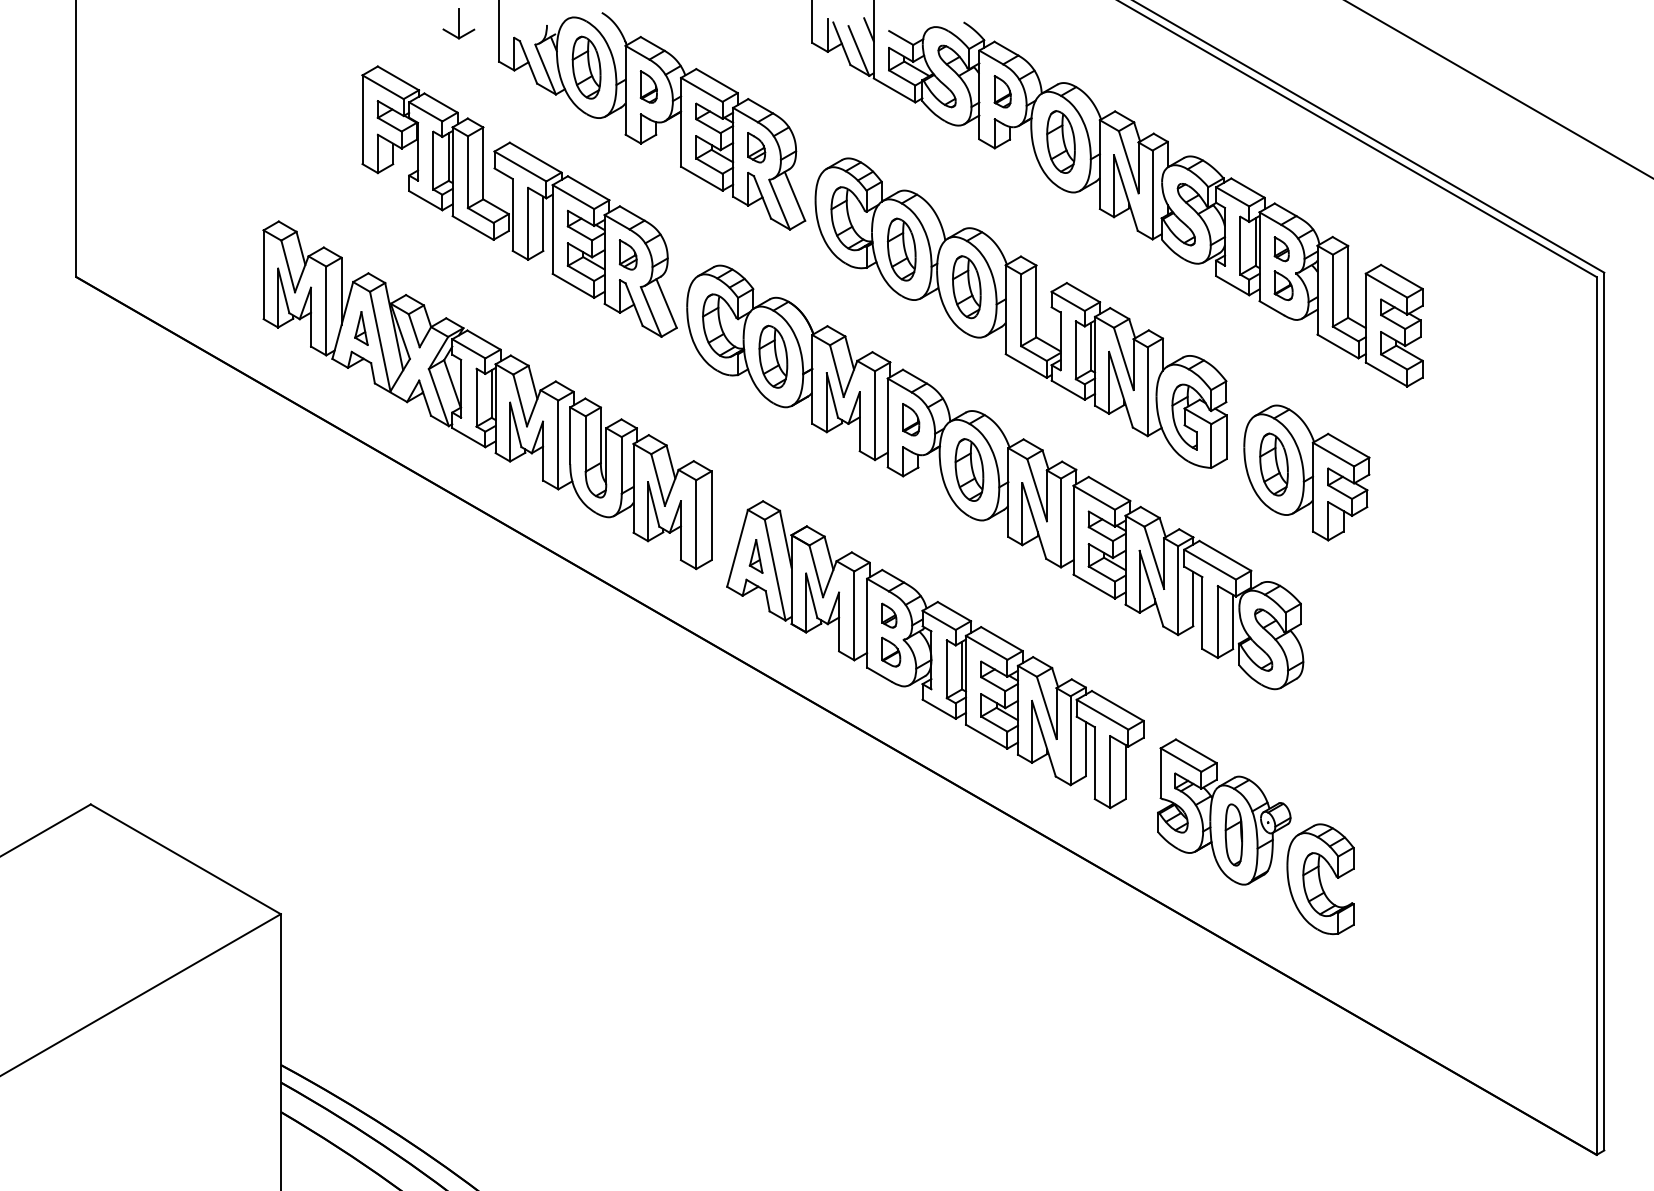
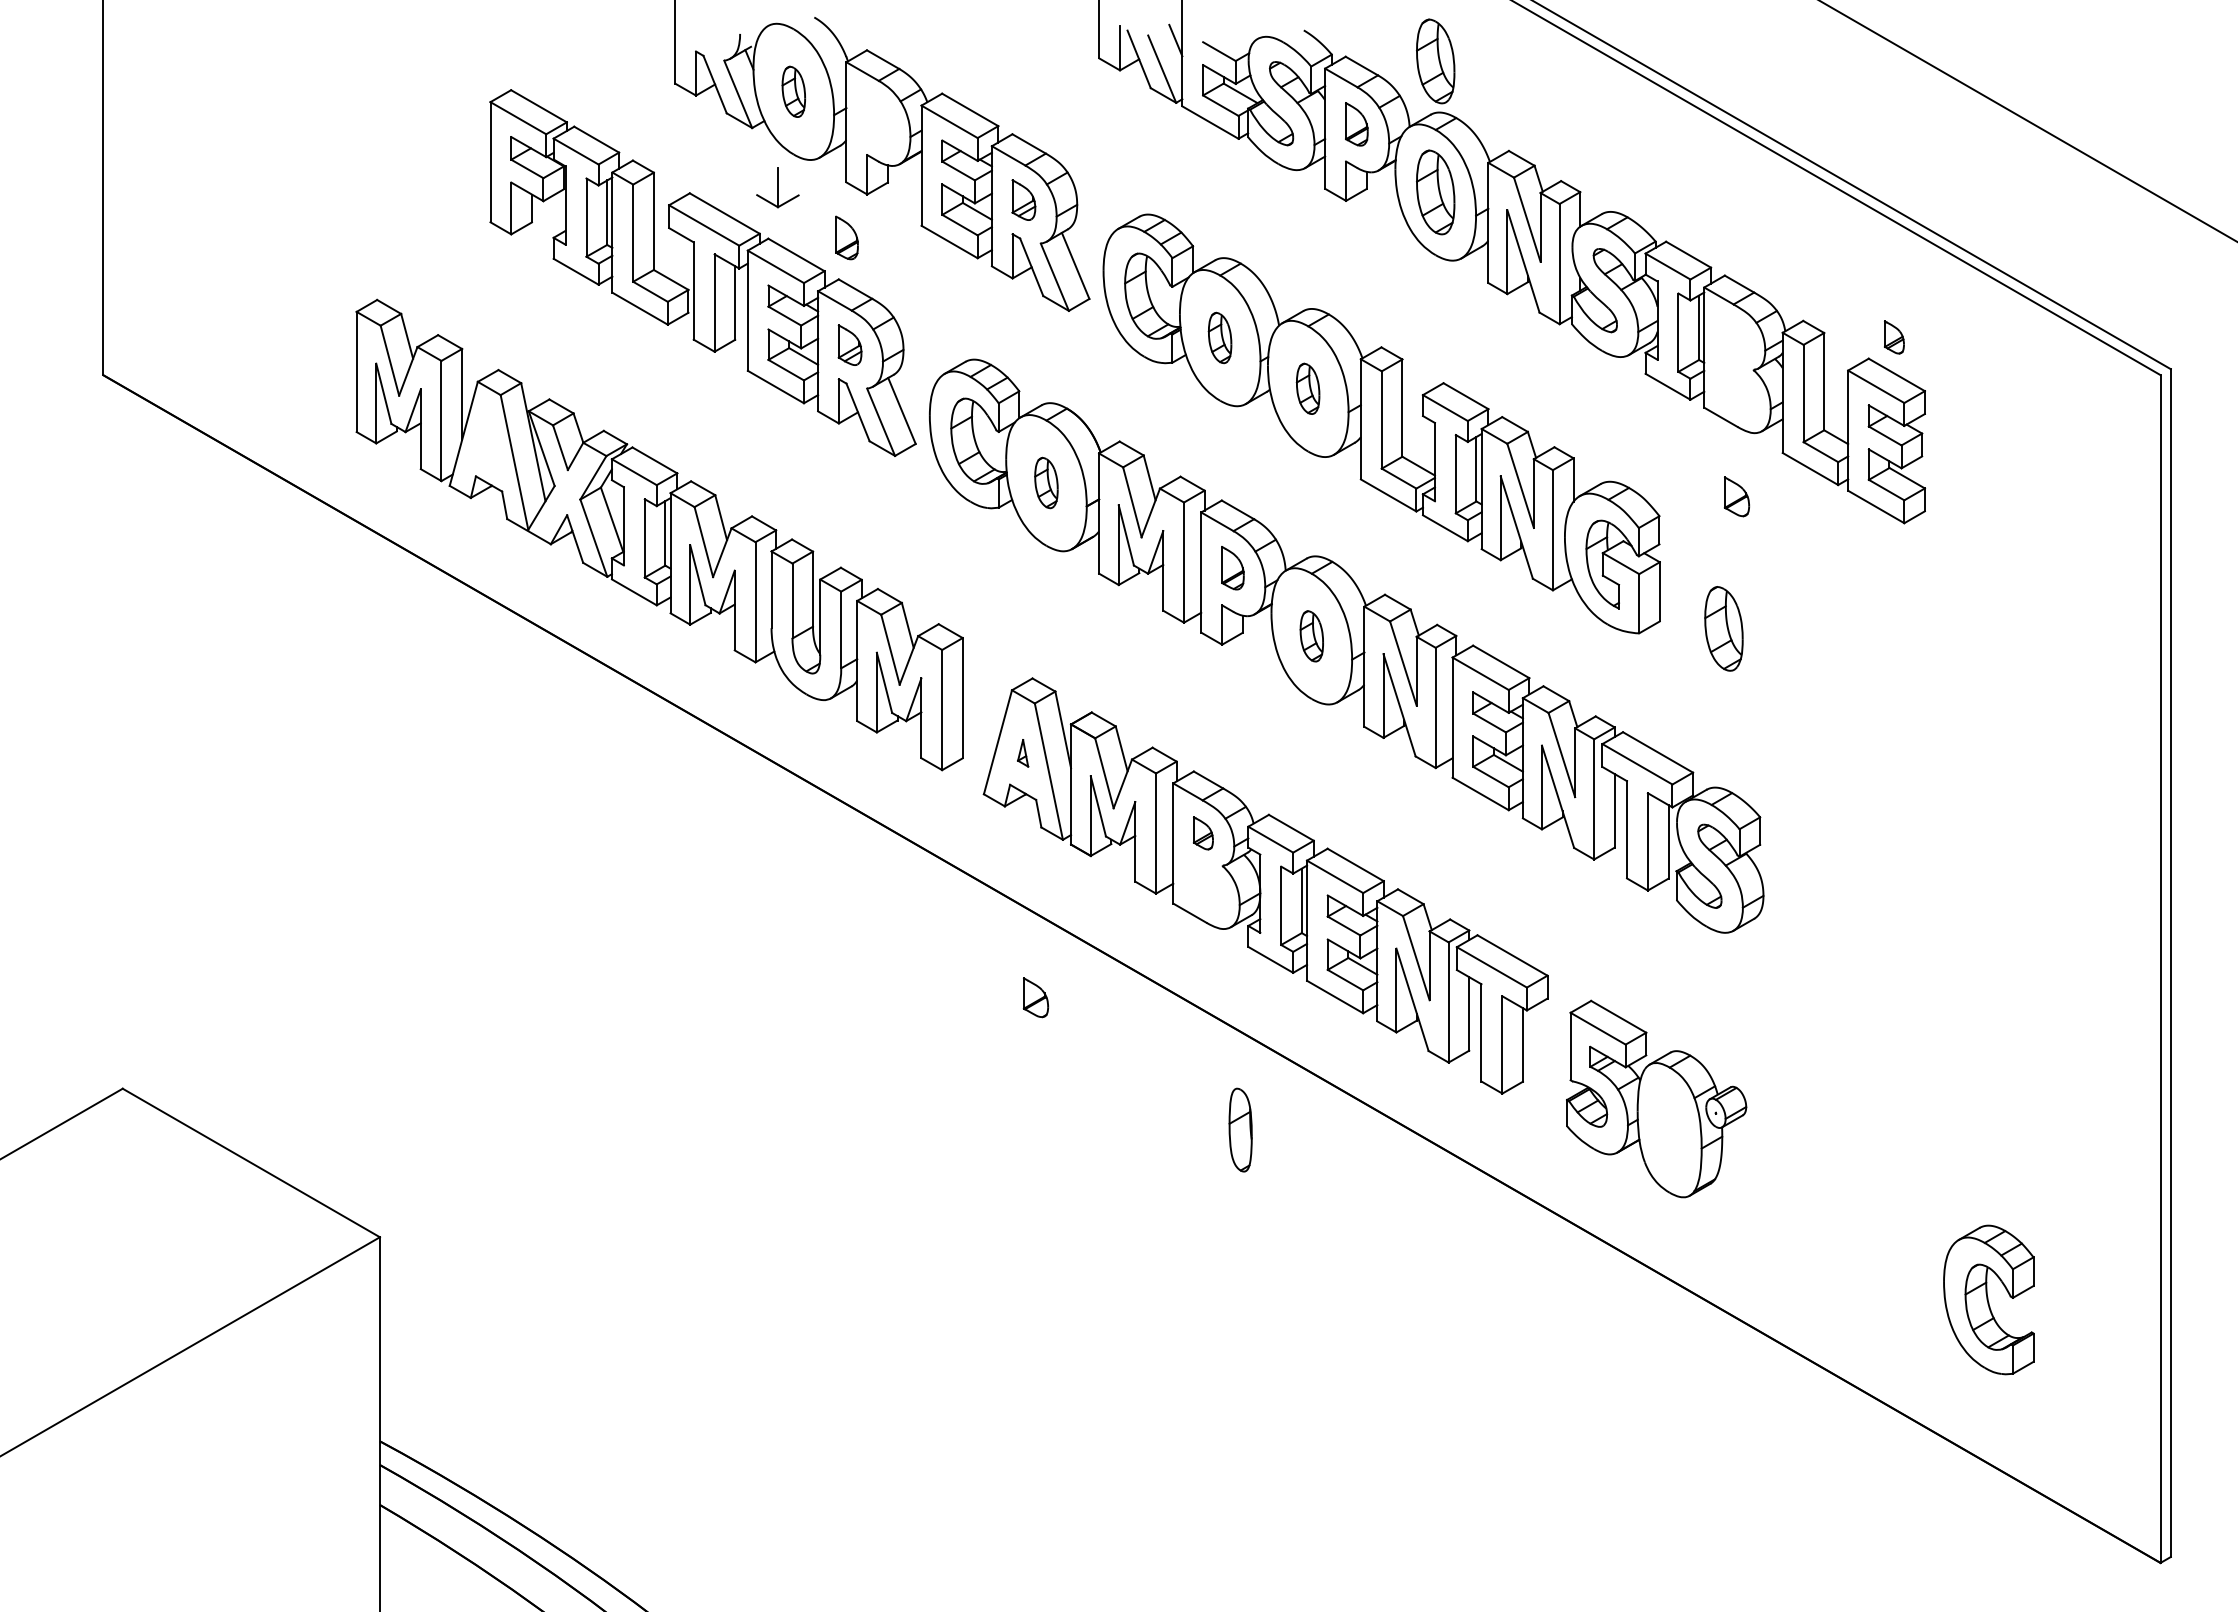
part: (458, 23) -> (777, 187), moved
part: (1060, 45) -> (1435, 61), added
part: (586, 67) -> (793, 91), size x0.6
part: (648, 86) -> (846, 237), moved
part: (901, 249) -> (1219, 337), size x0.6
part: (1281, 249) -> (1894, 337), moved
part: (1283, 285) -> (1736, 496), moved
part: (966, 286) -> (1307, 388), size x0.6
part: (361, 328) -> (488, 444), removed
part: (773, 356) -> (1046, 482), size x0.6
part: (969, 470) -> (1311, 636), size x0.6
part: (1306, 473) -> (1767, 640), removed
part: (755, 556) -> (1022, 753), size x0.6
part: (890, 652) -> (1035, 997), moved
part: (1233, 834) -> (1240, 1129), moved
part: (1320, 878) -> (1988, 1299), moved

